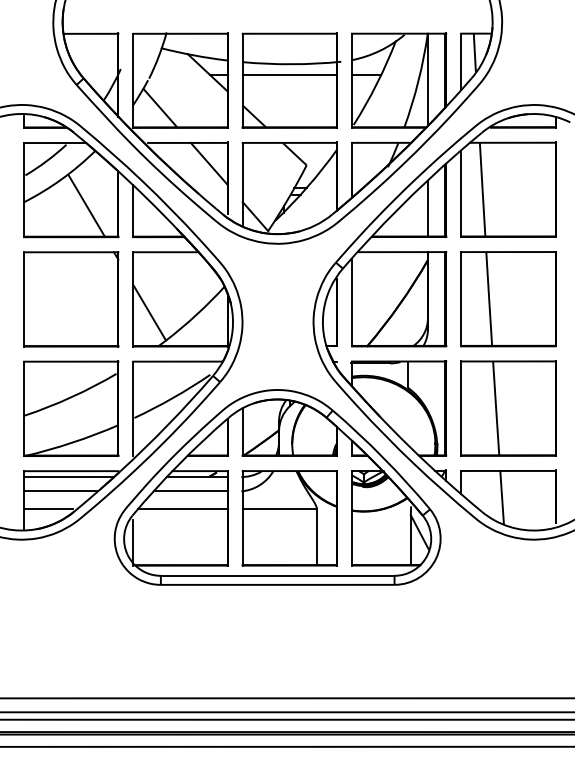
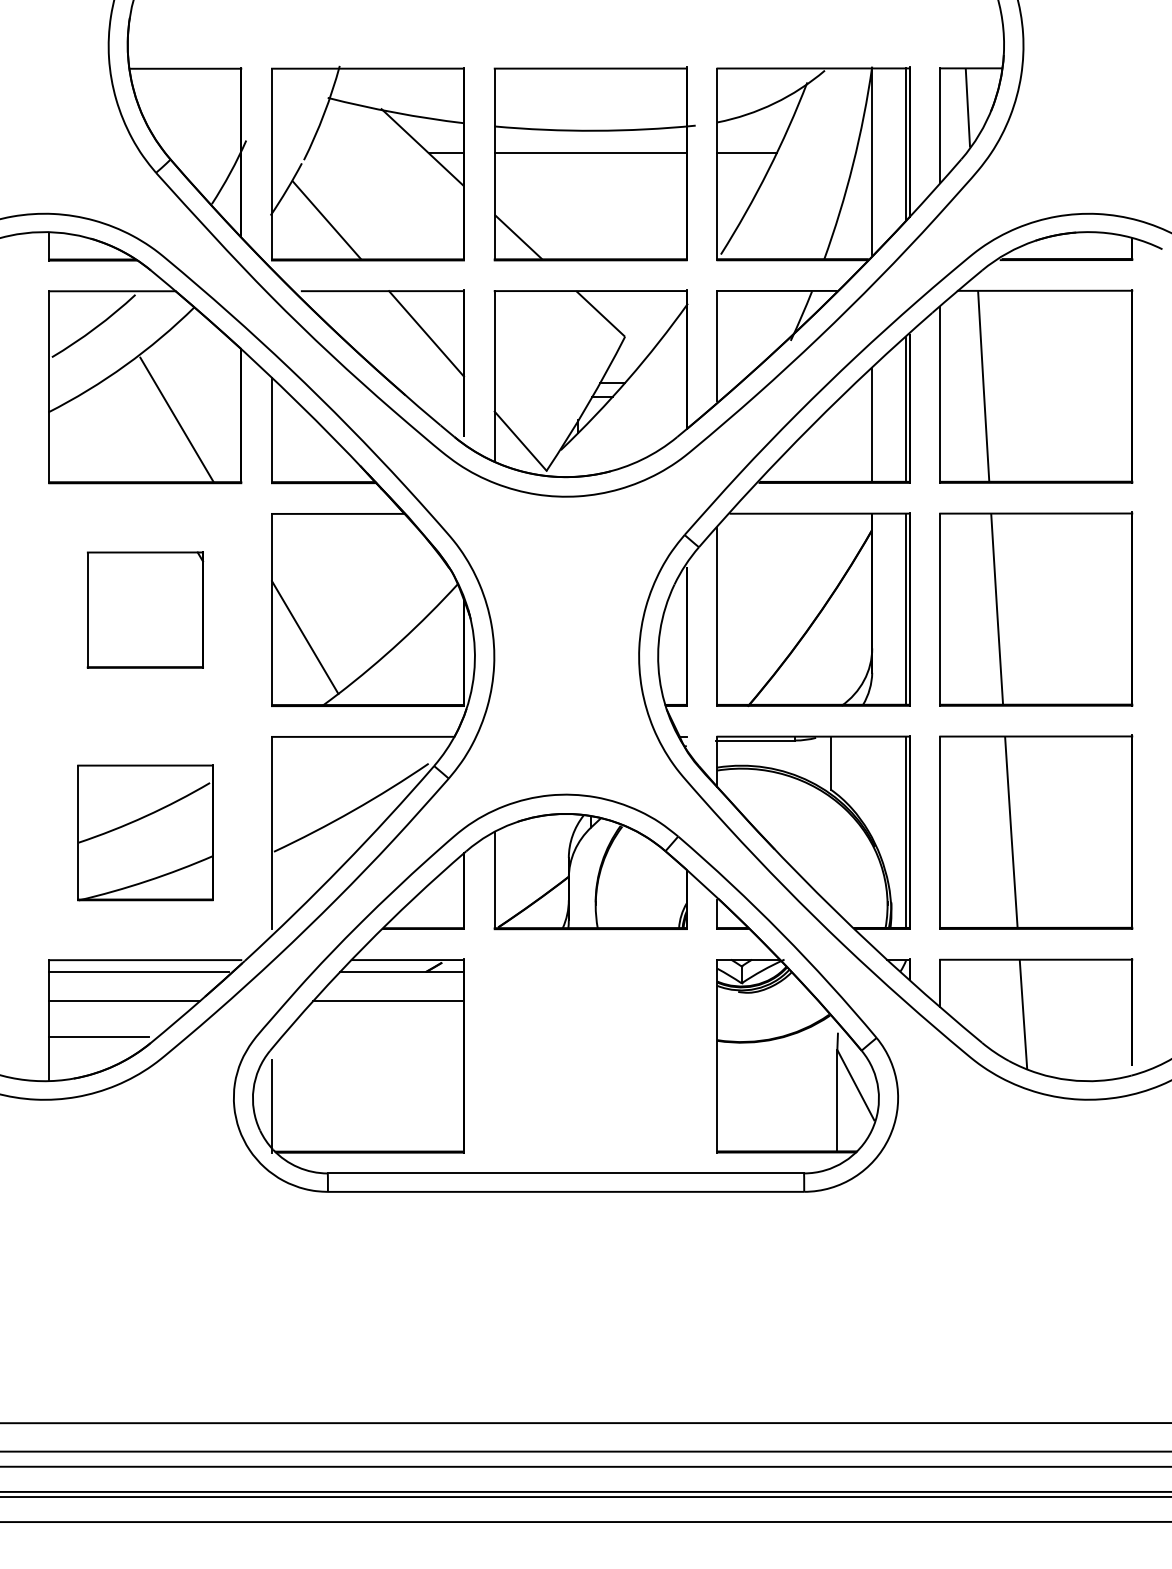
part: (71, 299) -> (145, 610), size x0.6
part: (71, 408) -> (145, 832), size x0.7
line: (182, 508) -> (371, 1036), removed
part: (289, 518) -> (590, 1056), removed

